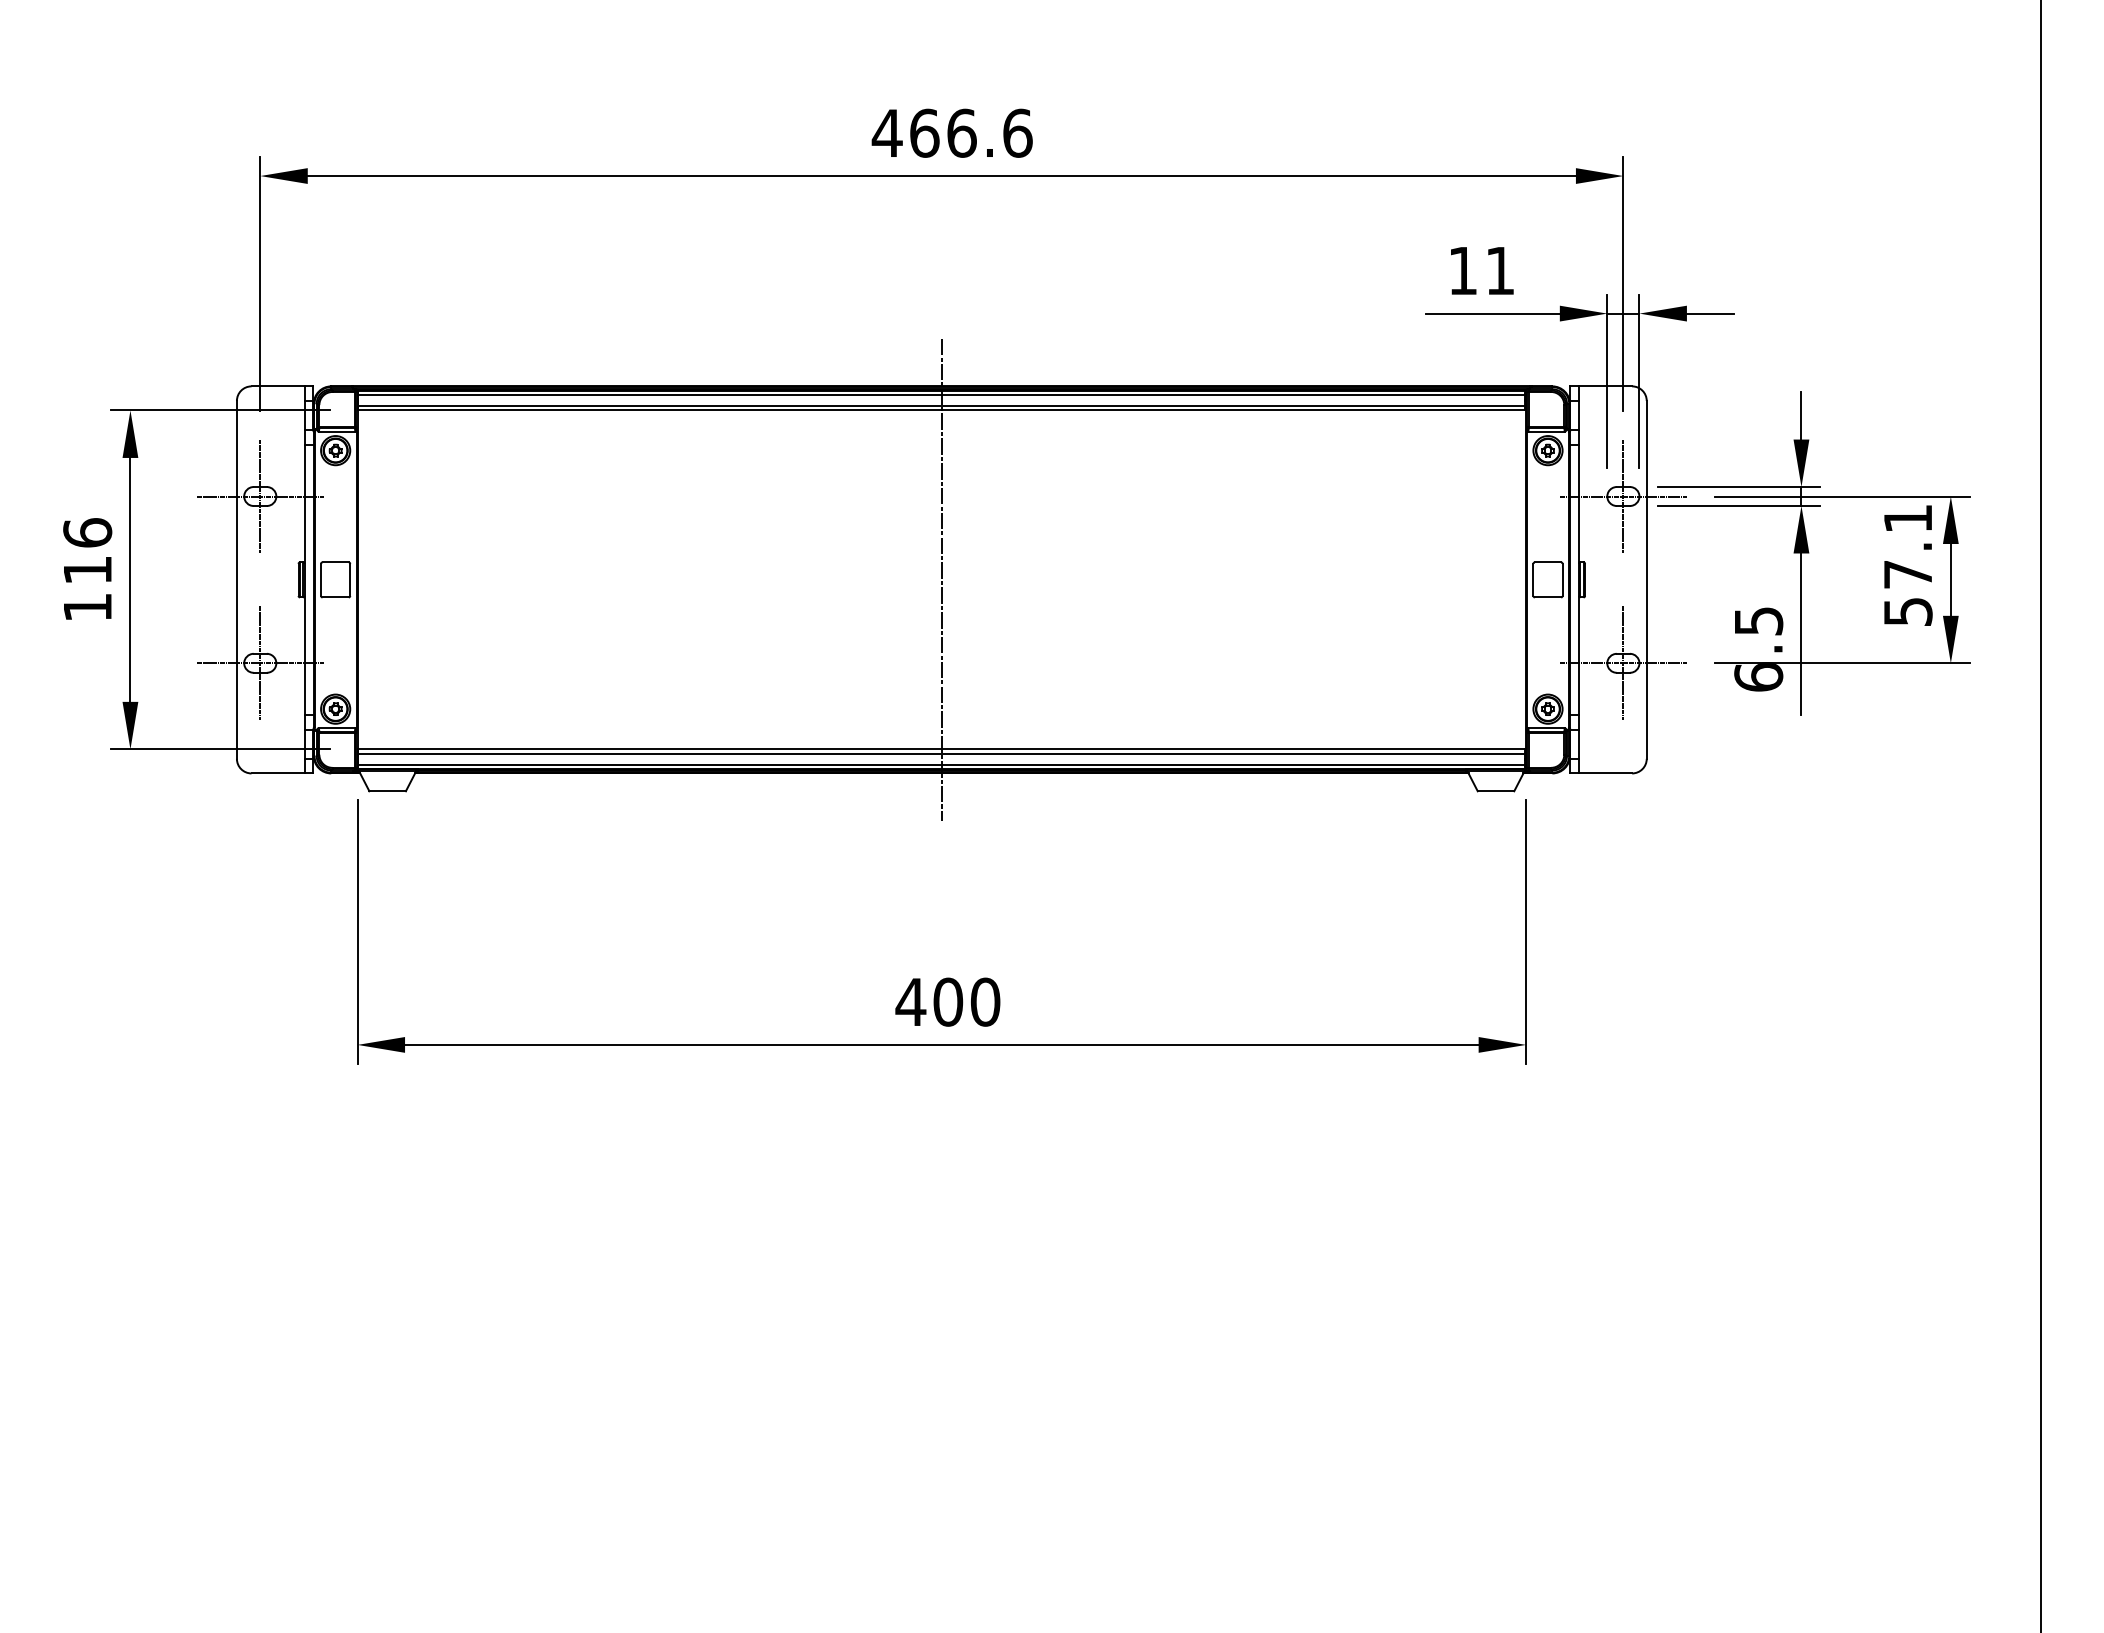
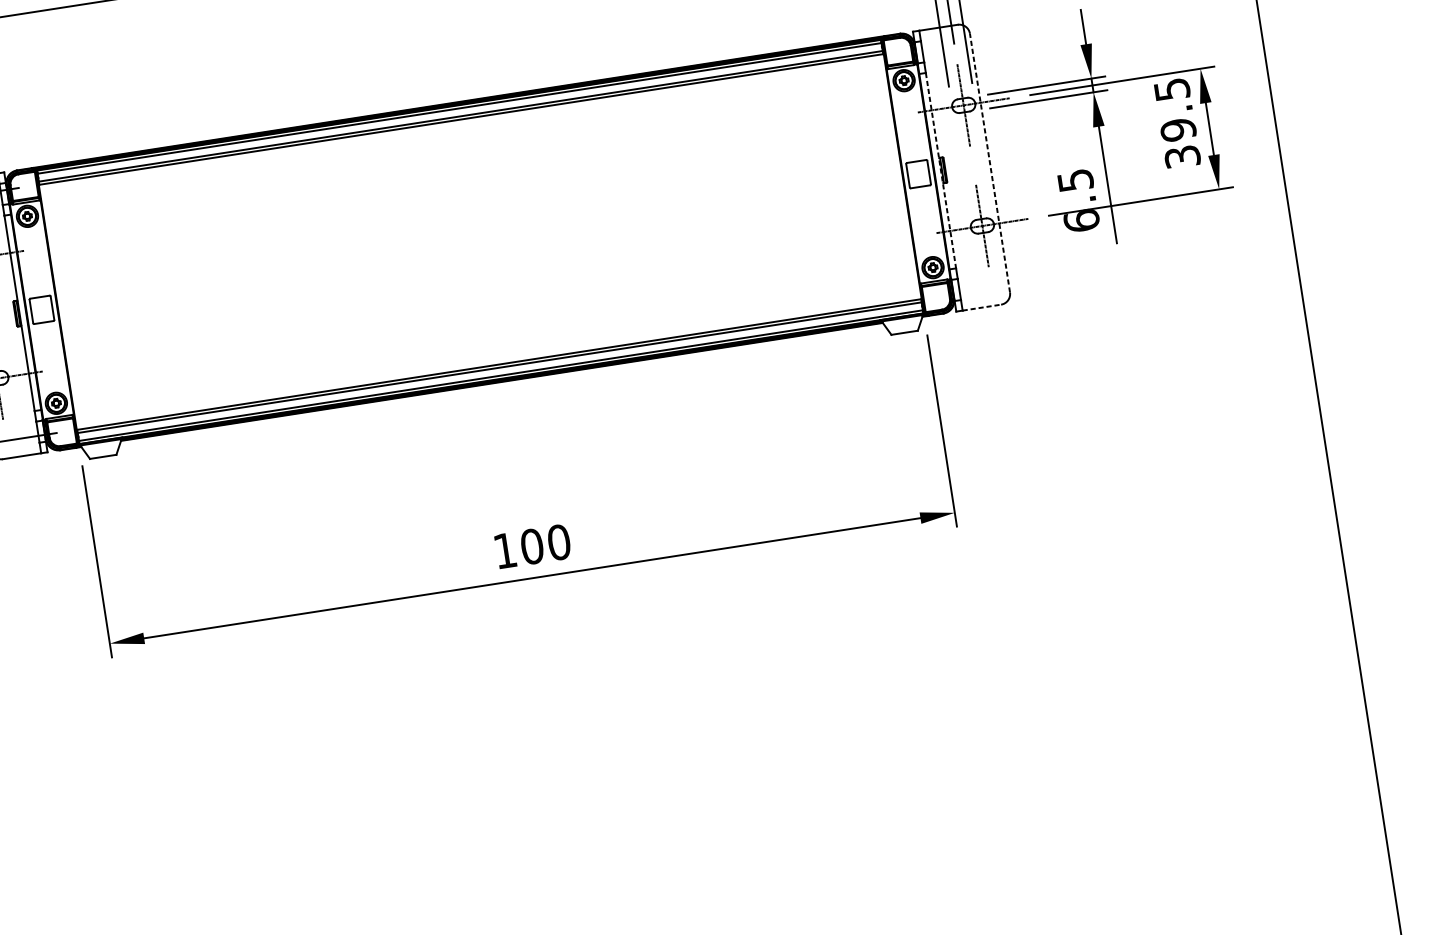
text: (1907, 565) -> (1176, 123), 57.1 -> 39.5
line: (941, 579) -> (479, 241), removed
line: (1646, 579) -> (989, 162), solid -> dashed
line: (1578, 580) -> (940, 171), solid -> dashed
line: (1605, 773) -> (981, 307), solid -> dashed
text: (910, 1001) -> (504, 550), 400 -> 100

